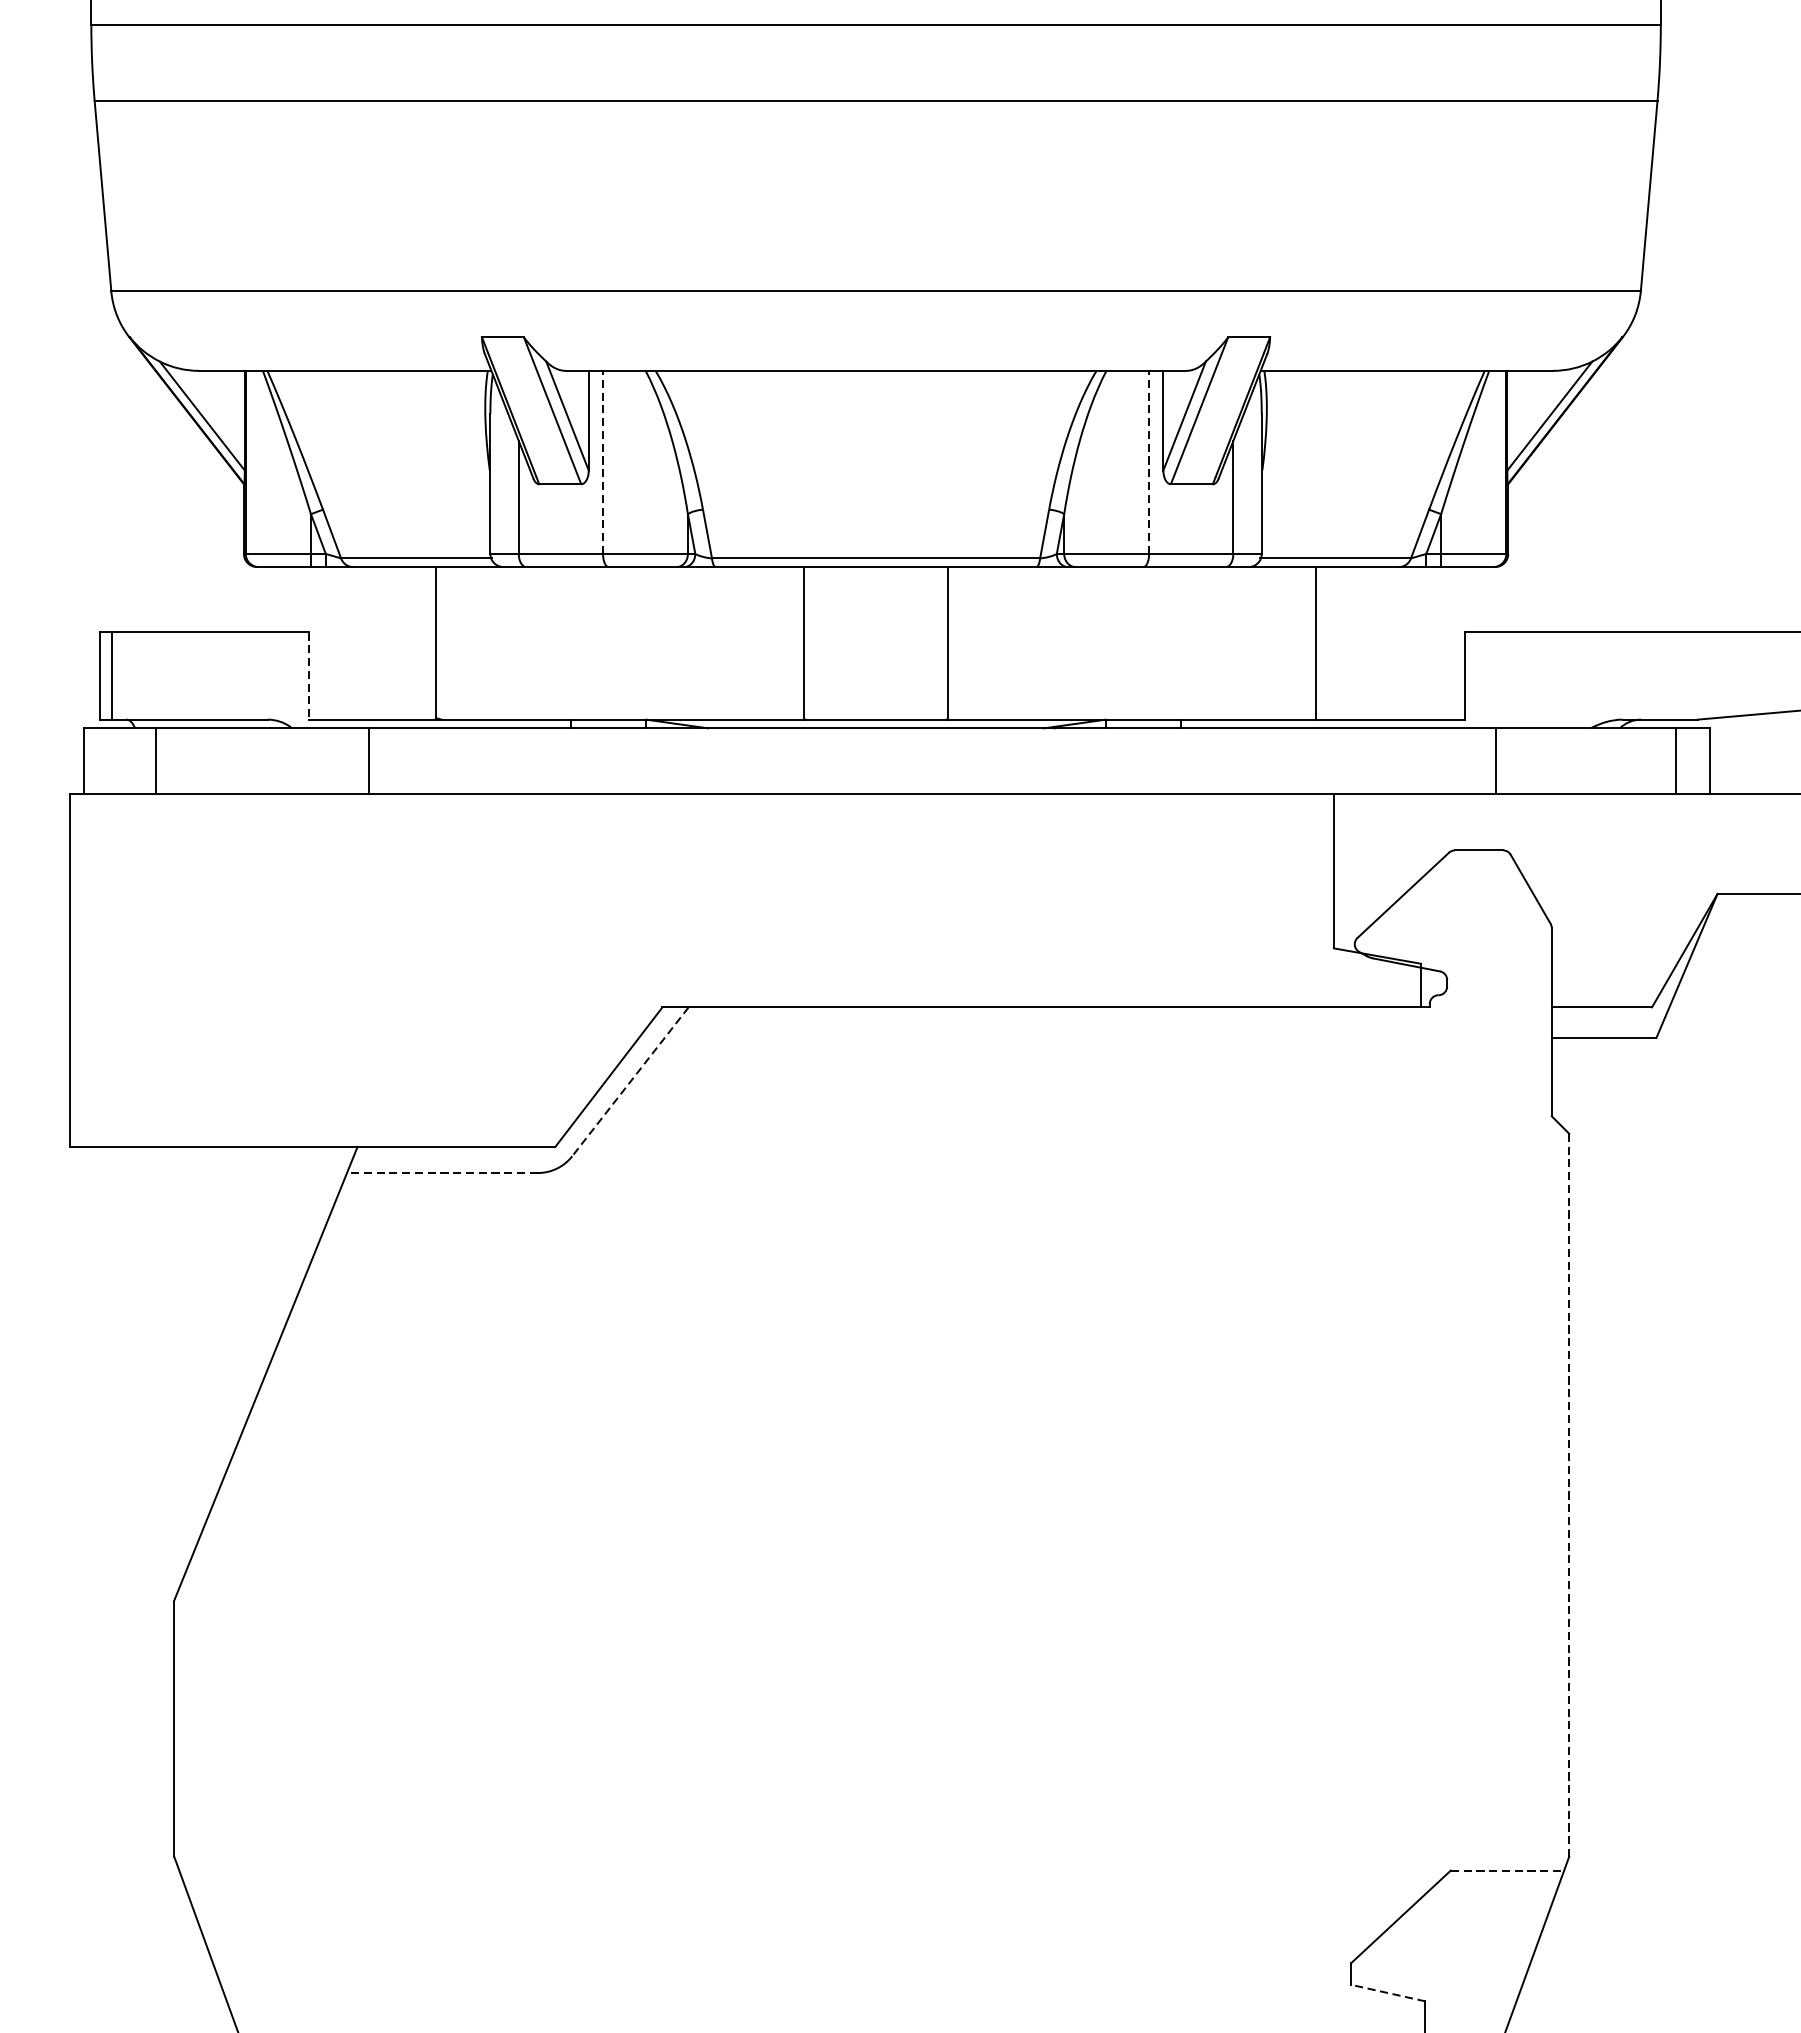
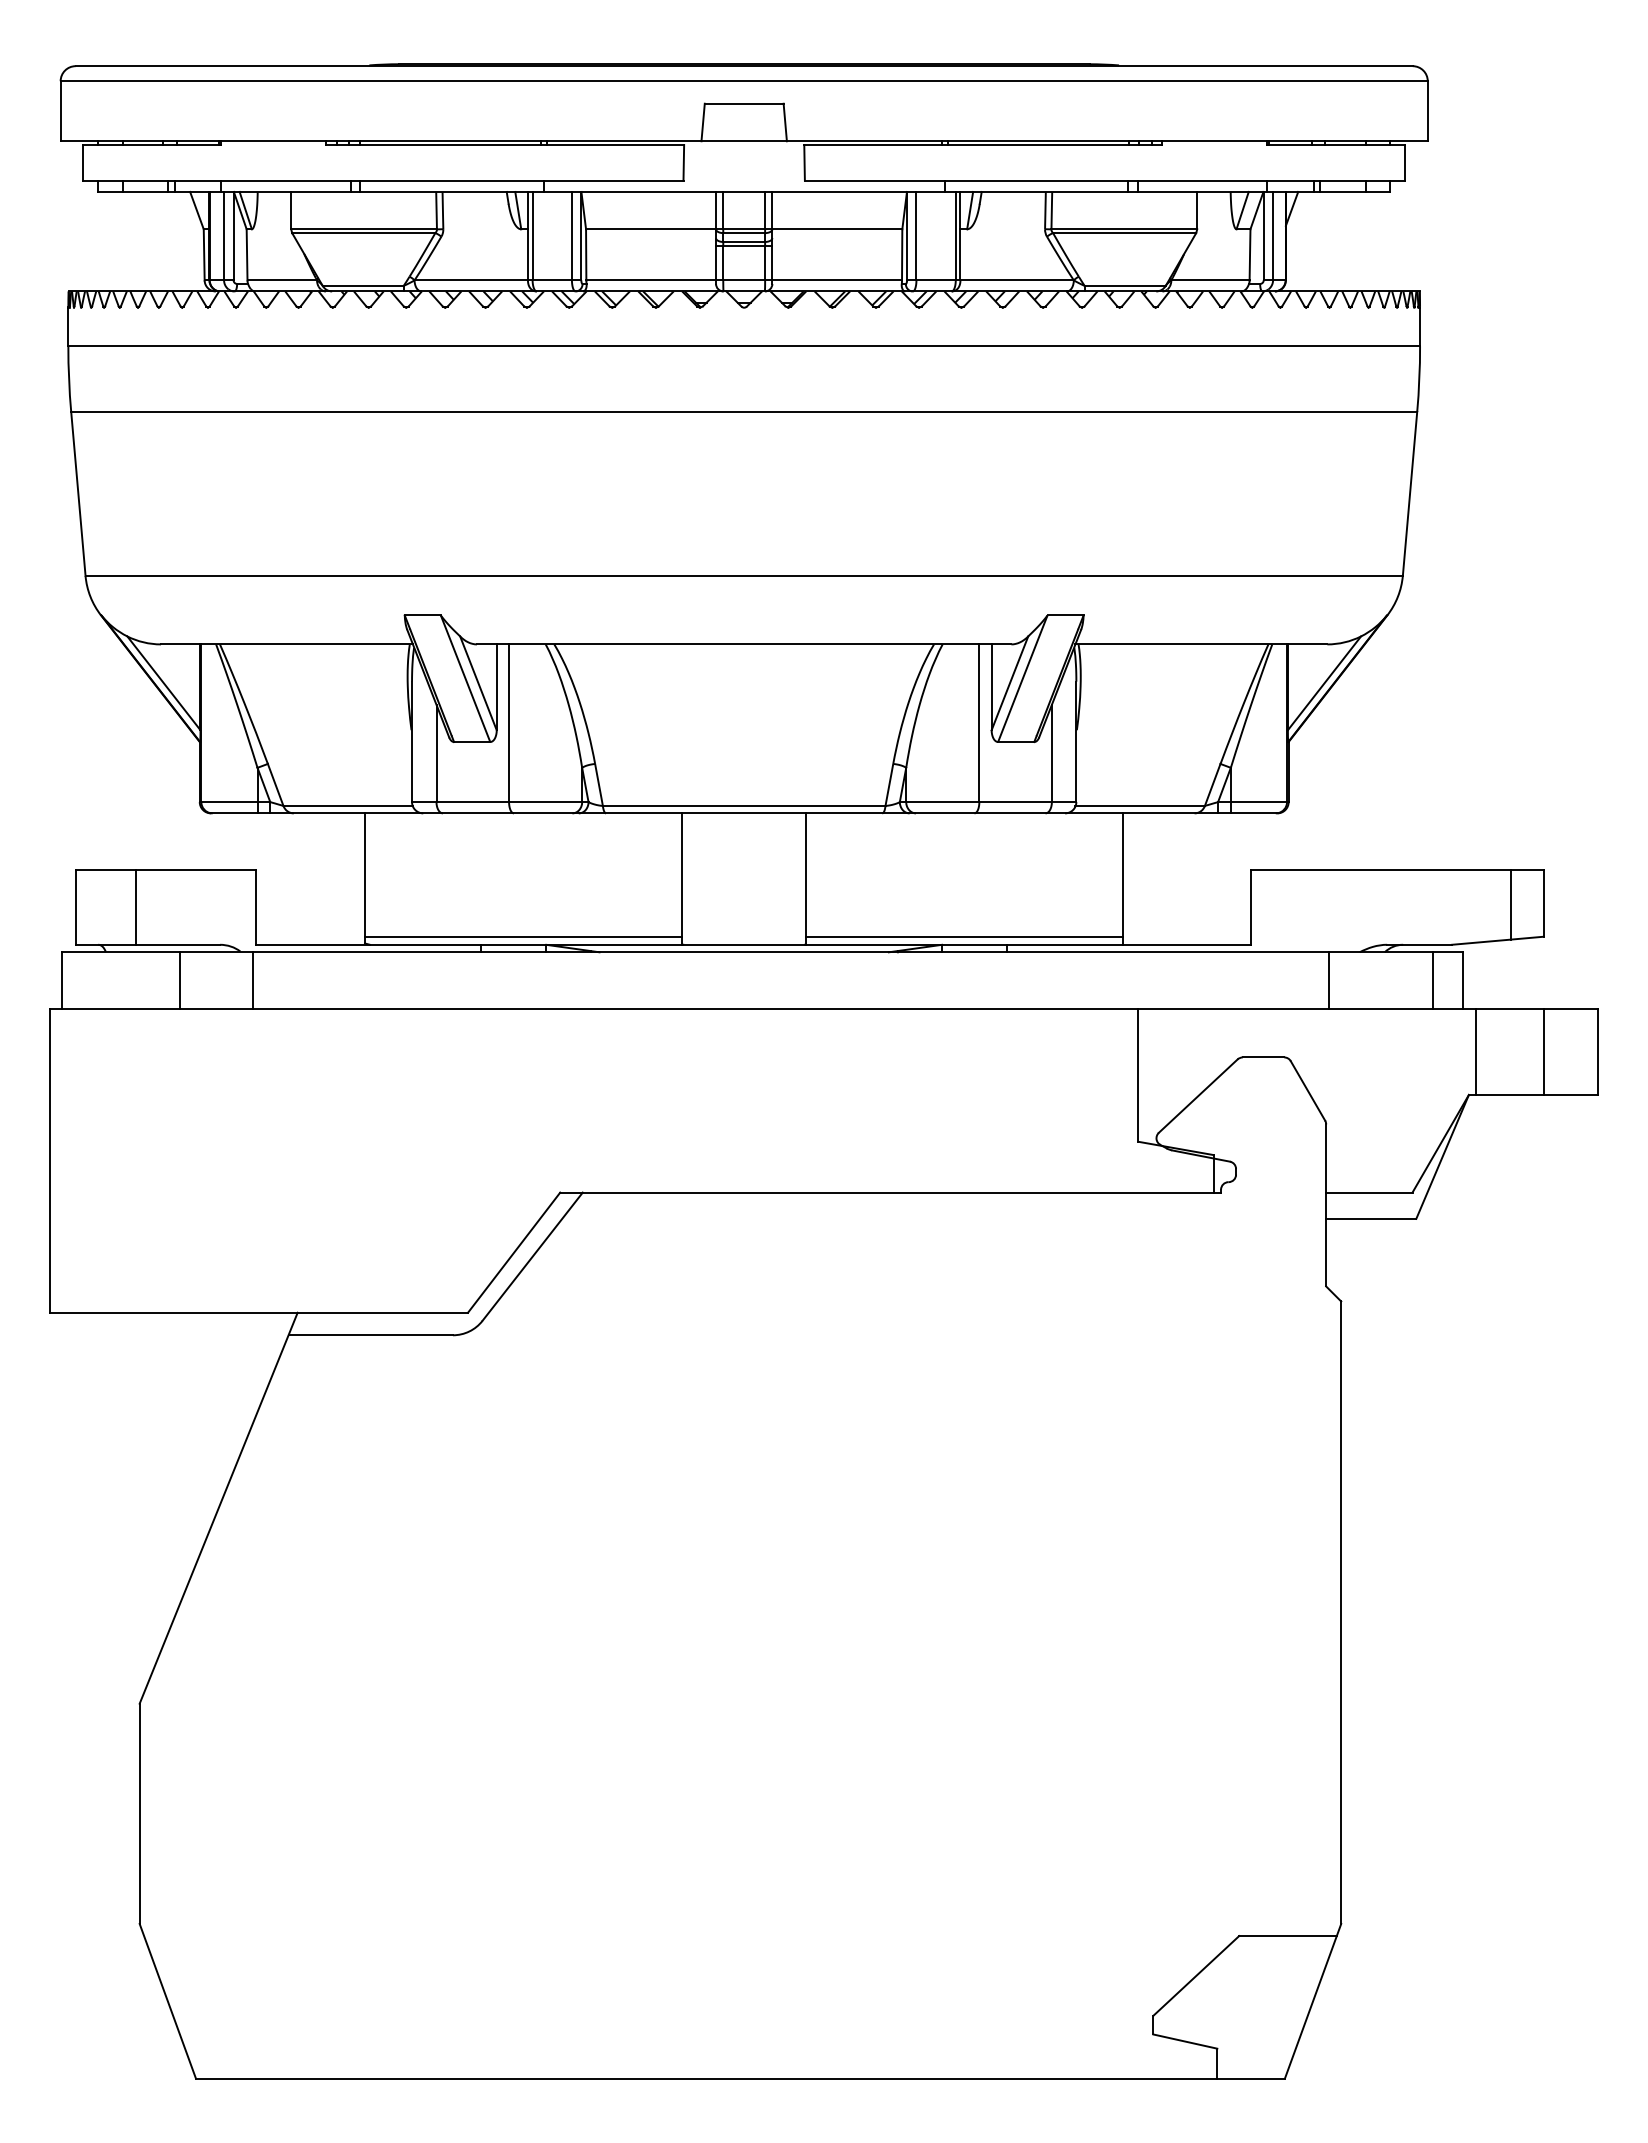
line: (603, 462) -> (509, 723), dashed -> solid
line: (1149, 462) -> (979, 723), dashed -> solid
line: (1766, 672) -> (1511, 904), added
line: (112, 675) -> (136, 906), moved
line: (309, 676) -> (256, 907), dashed -> solid
line: (619, 710) -> (523, 936), added
line: (1131, 710) -> (964, 936), added
line: (156, 761) -> (180, 980), moved
line: (369, 761) -> (253, 980), moved
line: (1496, 761) -> (1329, 980), moved
line: (1726, 843) -> (1476, 1051), added
line: (630, 1082) -> (532, 1257), dashed -> solid
line: (442, 1173) -> (370, 1335), dashed -> solid
line: (1569, 1496) -> (1341, 1613), dashed -> solid
line: (1508, 1871) -> (1288, 1936), dashed -> solid
line: (1388, 1993) -> (1185, 2041), dashed -> solid

